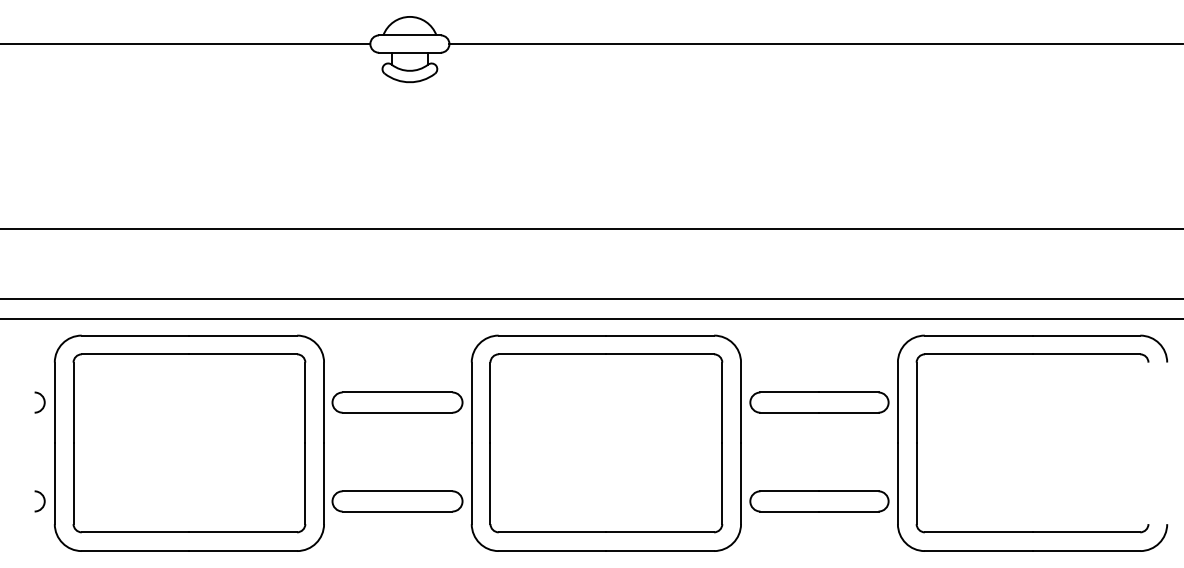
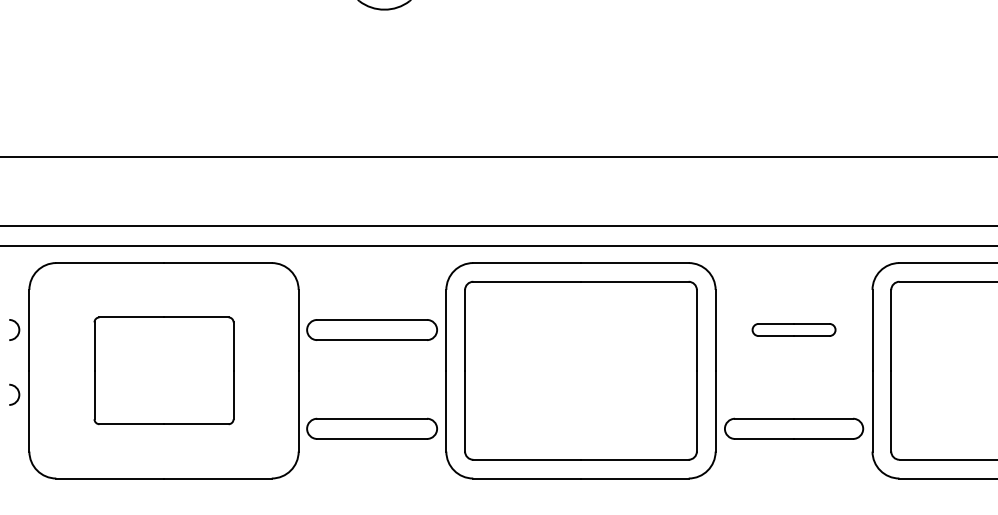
part: (819, 402) -> (794, 329), size x0.6
part: (189, 443) -> (164, 370), size x0.6
arc: (43, 501) -> (18, 394), moved

